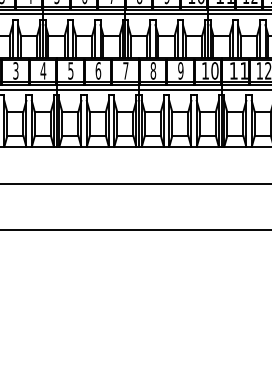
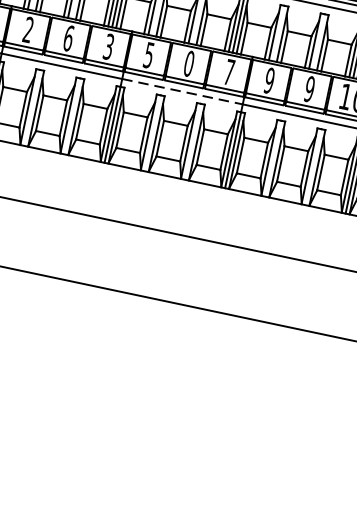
text: (15, 70) -> (68, 37), 3 -> 6
text: (43, 70) -> (109, 46), 4 -> 3
text: (98, 70) -> (189, 63), 6 -> 0
text: (153, 70) -> (269, 80), 8 -> 9
line: (98, 90) -> (183, 92), solid -> dashed

